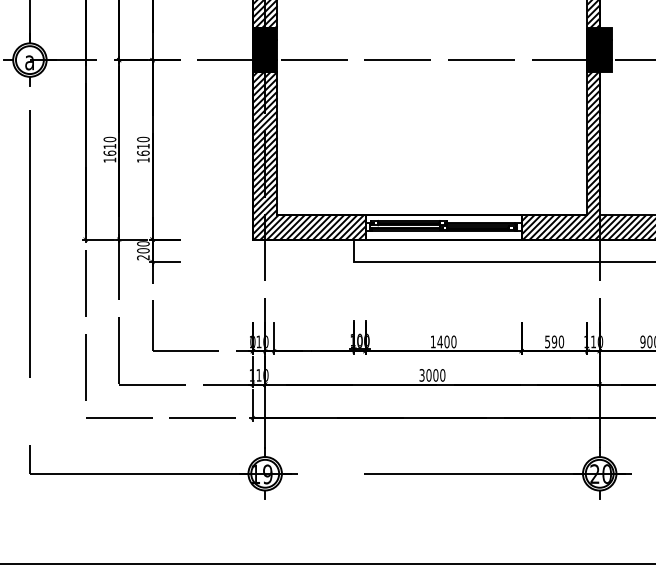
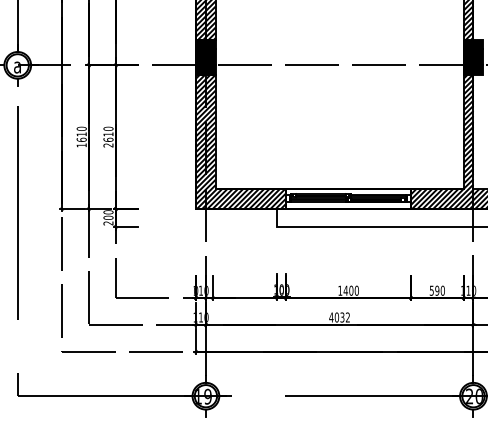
text: (143, 160) -> (108, 145), 1610 -> 2610
text: (432, 375) -> (339, 317), 3000 -> 4032

